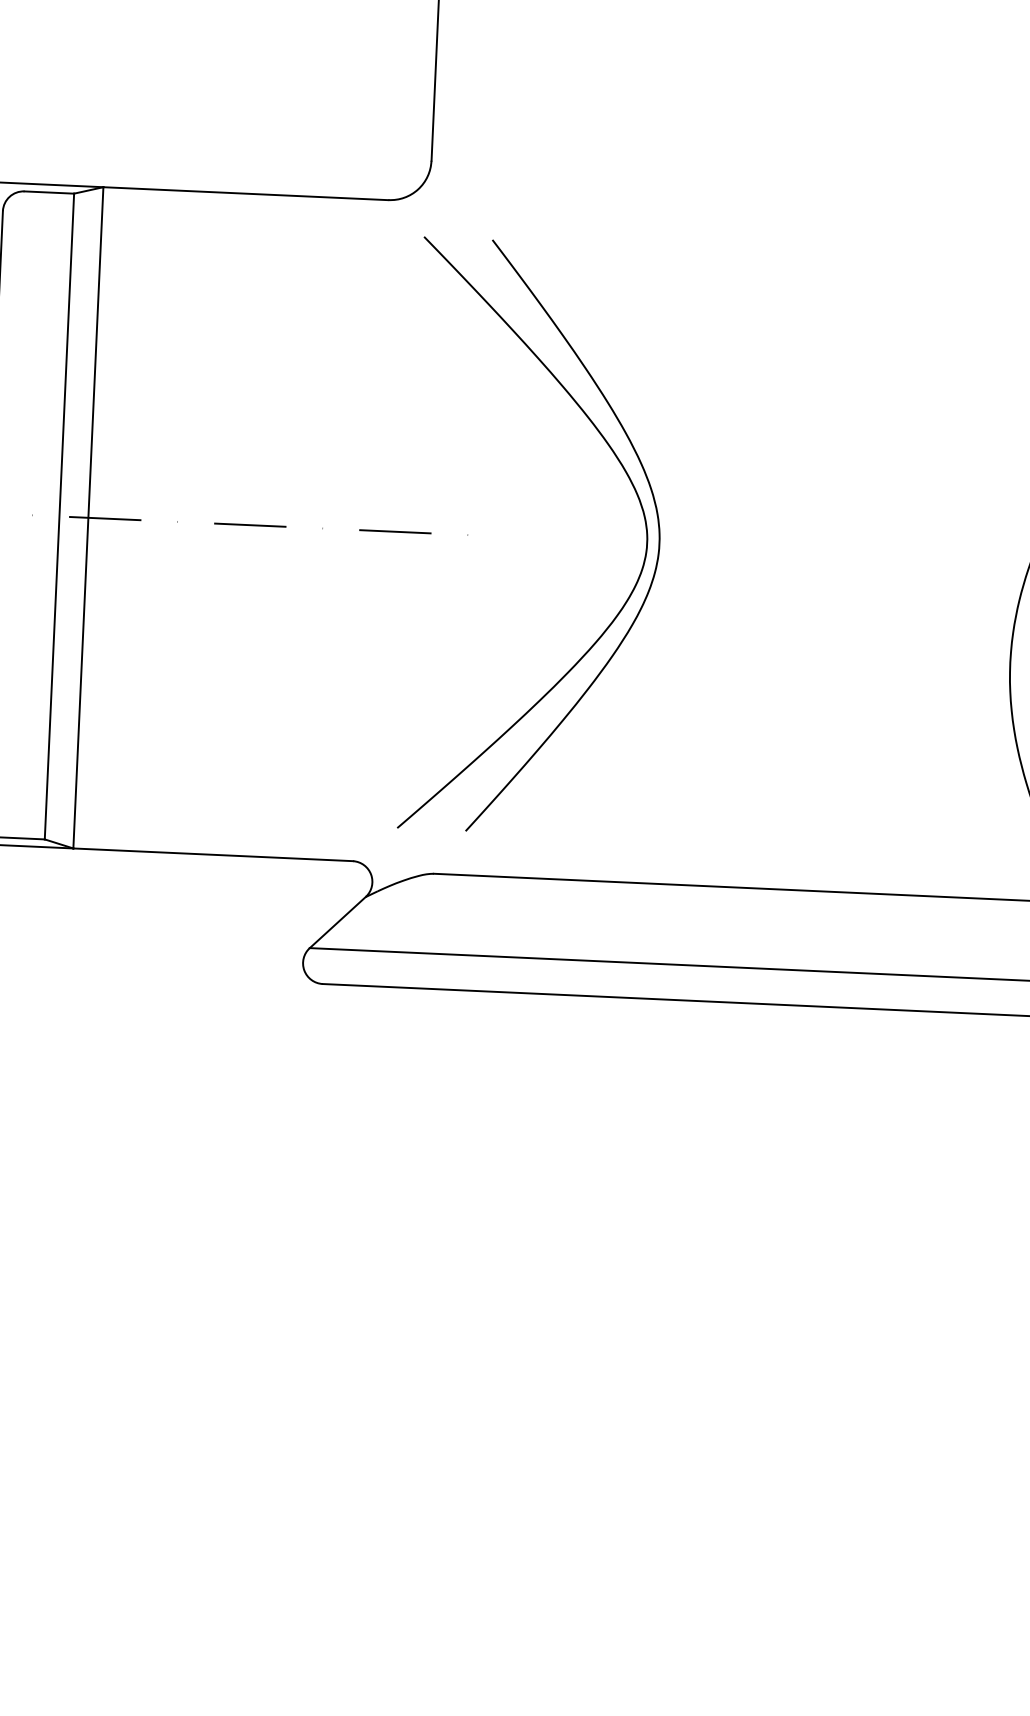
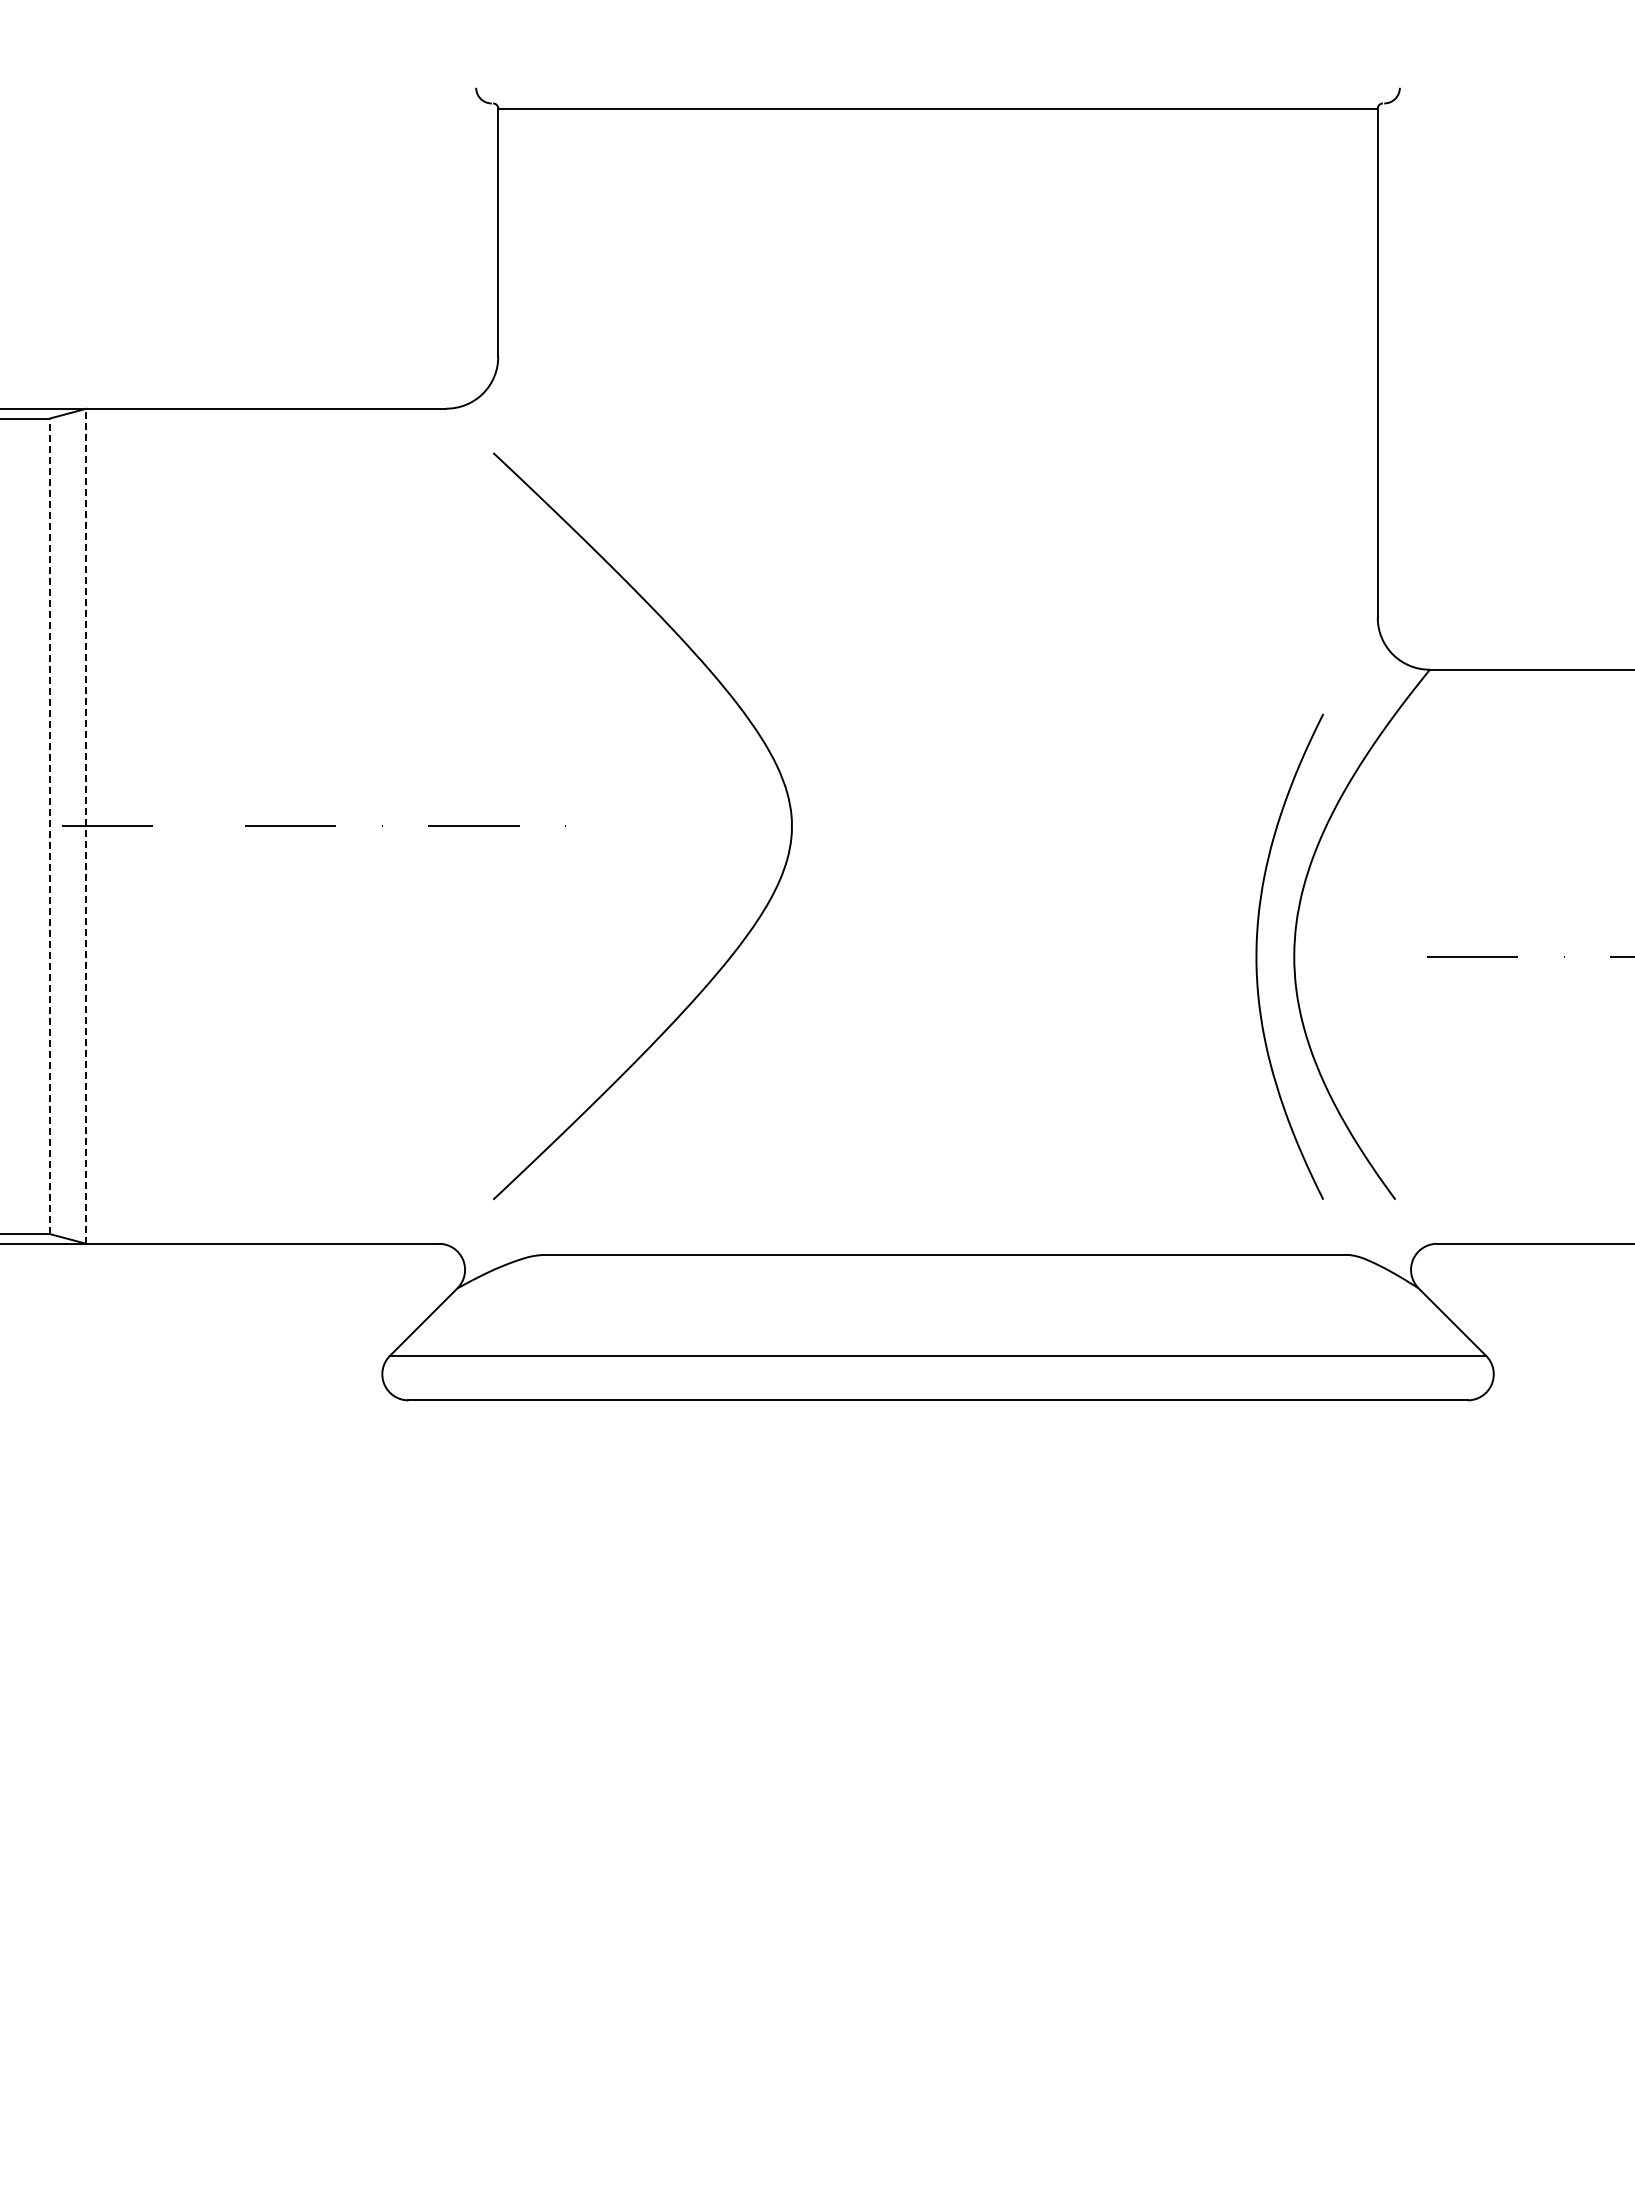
line: (59, 516) -> (49, 826), solid -> dashed
line: (88, 518) -> (86, 826), solid -> dashed
curve: (658, 531) -> (805, 811), removed

